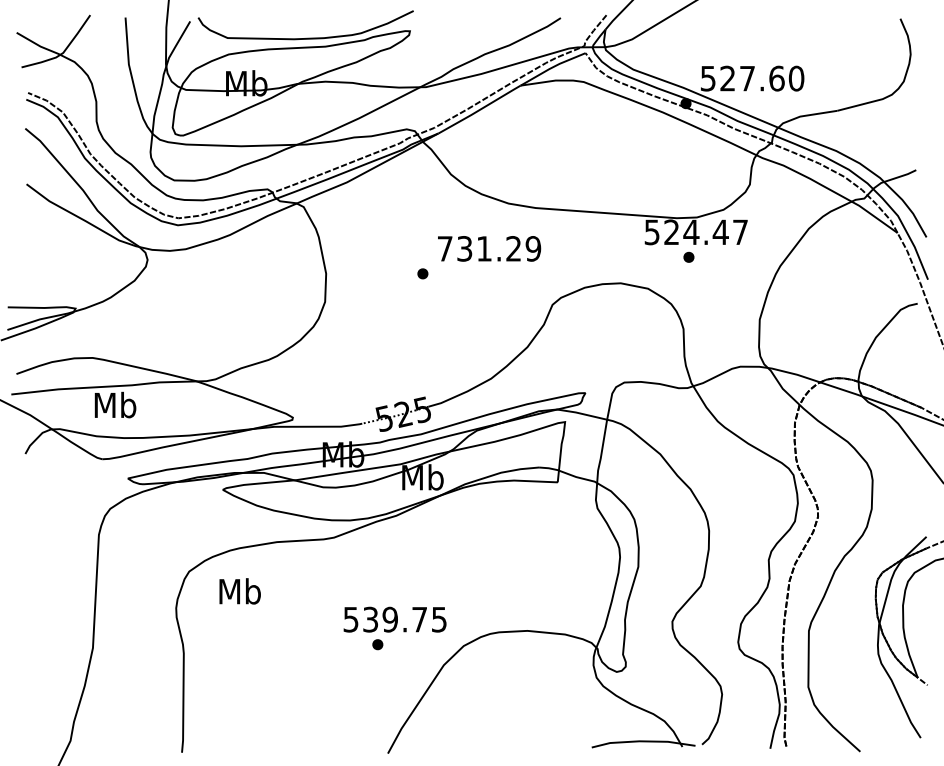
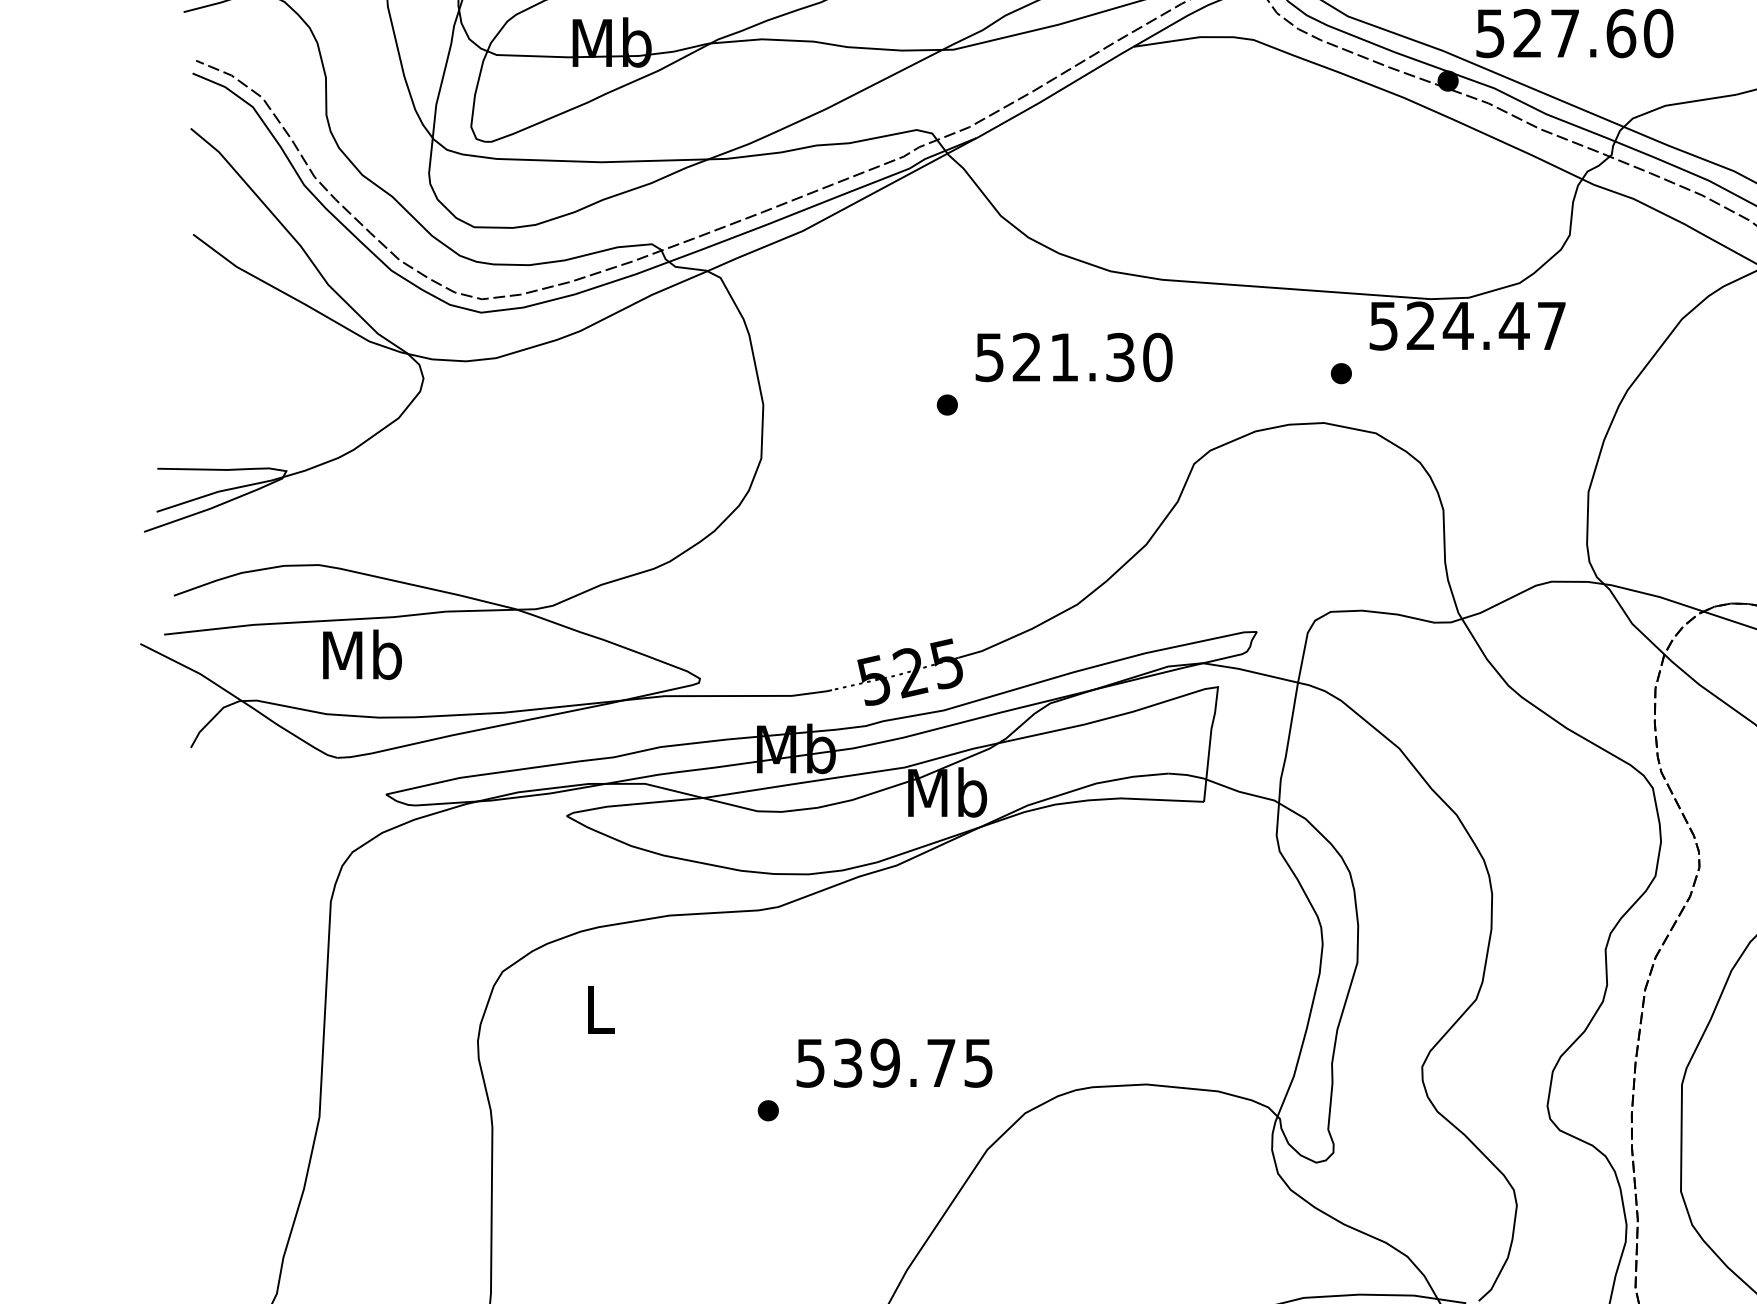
text: (489, 248) -> (1074, 356), 731.29 -> 521.30
part: (688, 256) -> (1340, 371), moved
text: (239, 591) -> (598, 1009), Mb -> L
part: (377, 644) -> (767, 1110), moved

